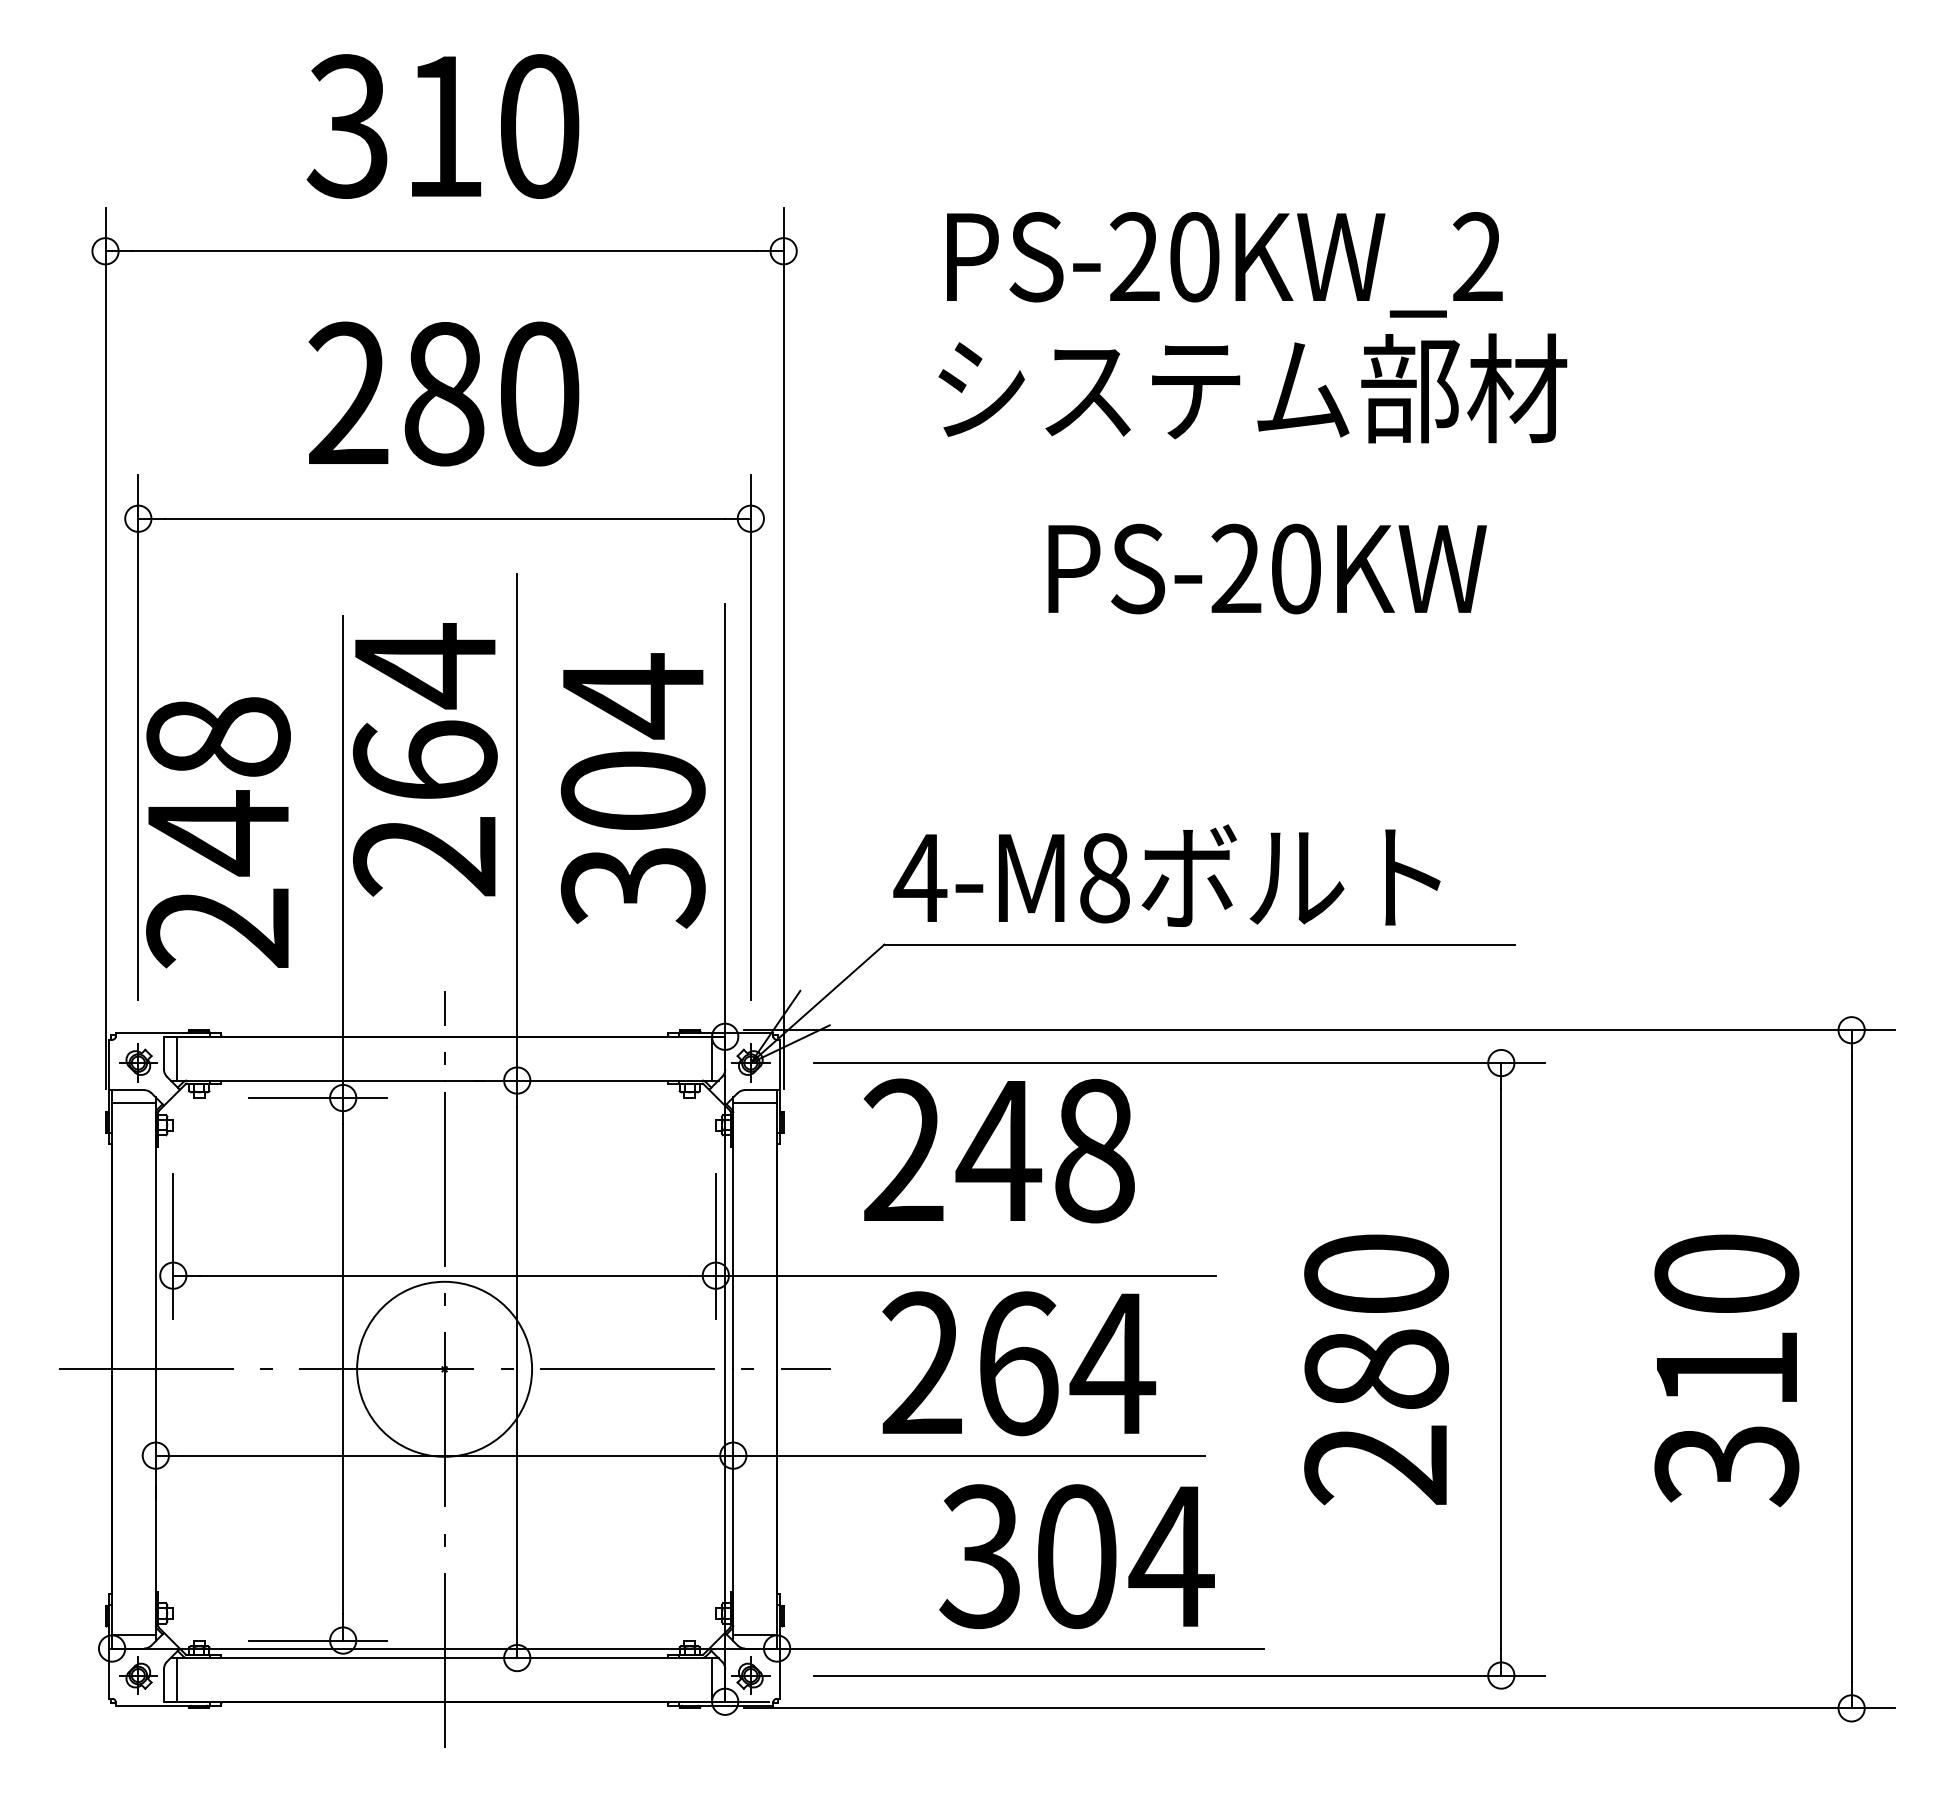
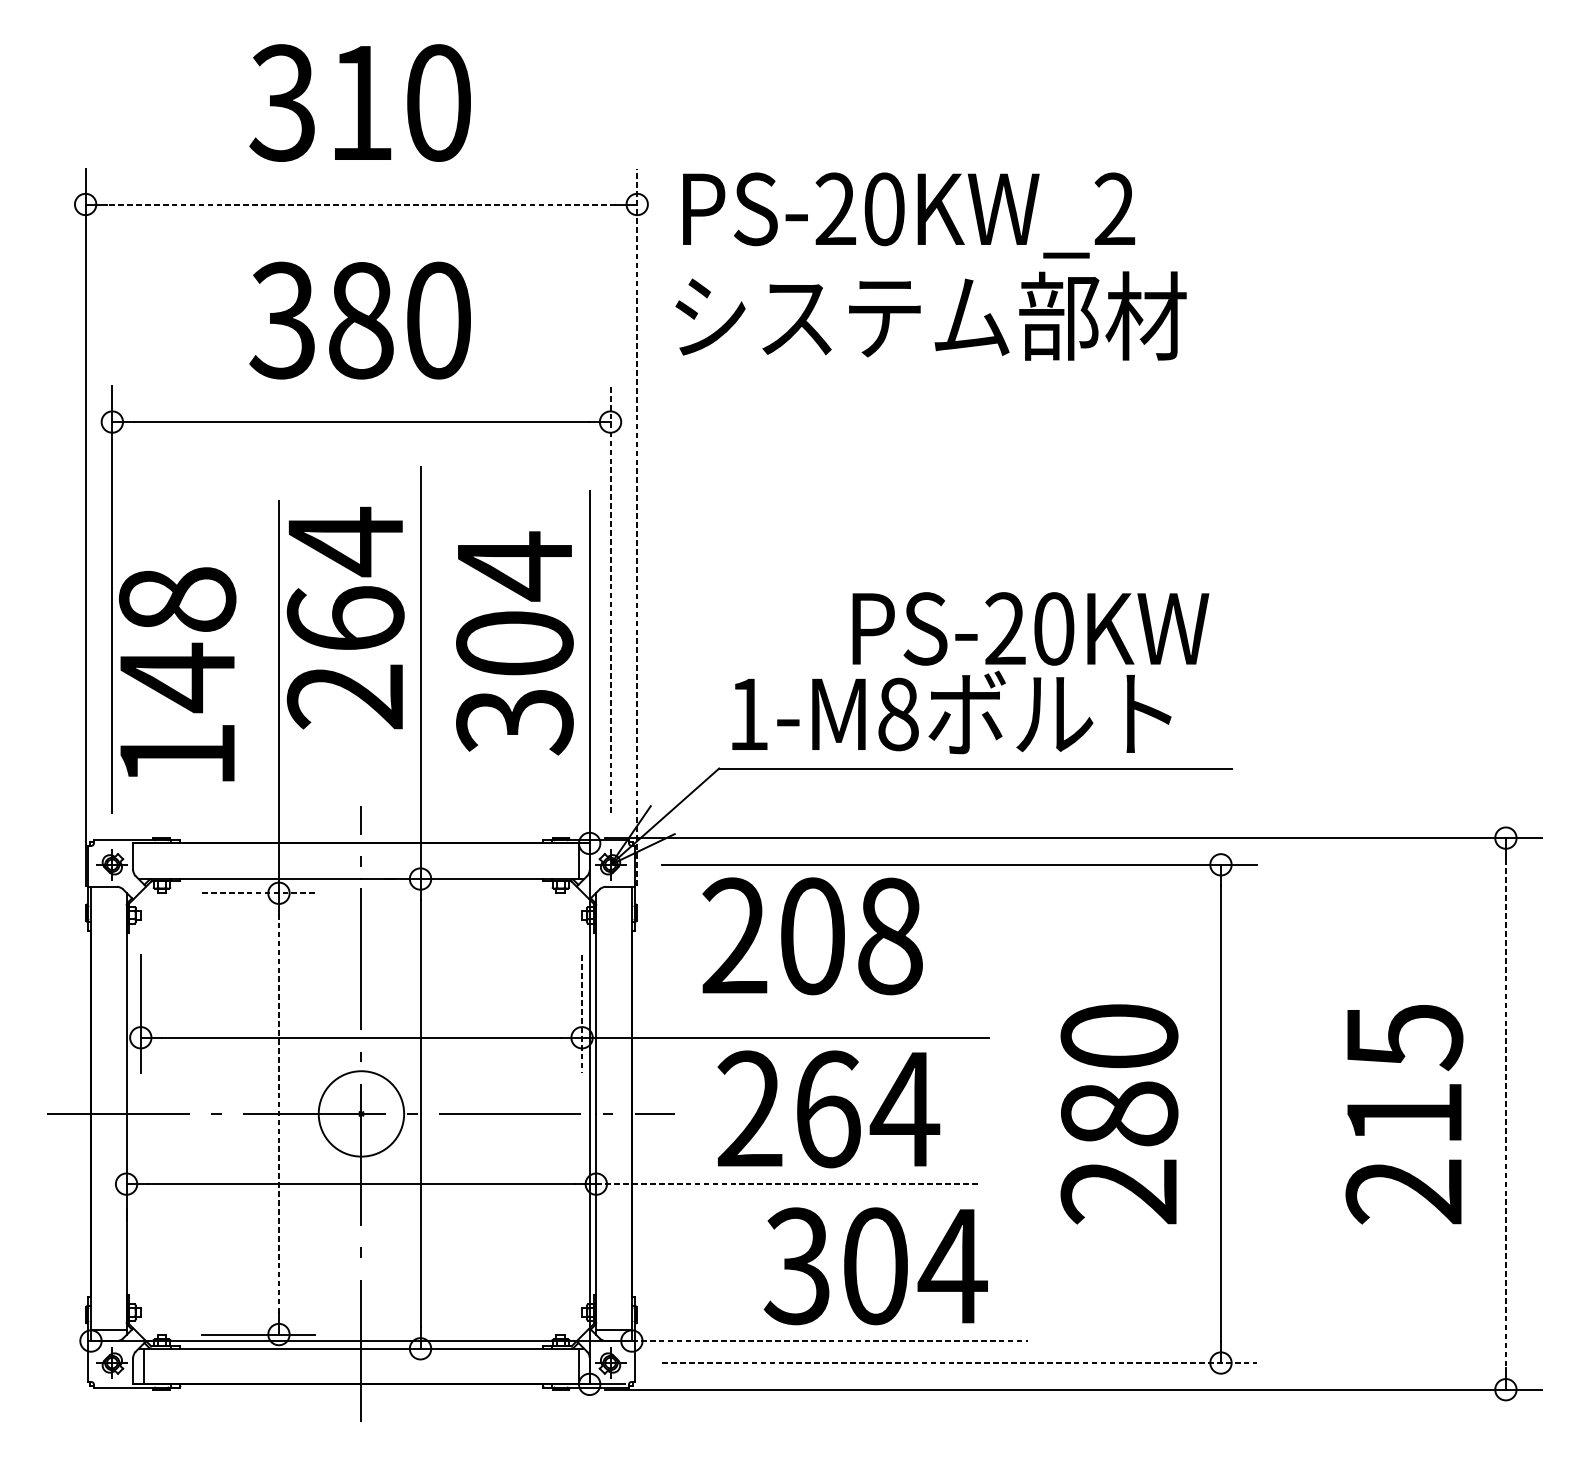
line: (444, 251) -> (361, 204), solid -> dashed
text: (1224, 264) -> (908, 215), moved
text: (1252, 388) -> (930, 316), moved
text: (347, 393) -> (282, 320), 280 -> 380
text: (1267, 568) -> (1030, 628), moved
line: (783, 648) -> (637, 527), solid -> dashed
line: (750, 736) -> (610, 599), solid -> dashed
text: (920, 877) -> (748, 713), 4-M8 -> 1-M8
text: (217, 928) -> (176, 755), 248 -> 148
line: (177, 1058) -> (144, 861), removed
line: (318, 1098) -> (258, 893), solid -> dashed
line: (133, 1103) -> (108, 897), removed
line: (755, 1103) -> (614, 897), removed
text: (998, 1150) -> (811, 935), 248 -> 208
line: (715, 1246) -> (581, 1014), solid -> dashed
line: (343, 1368) -> (279, 1113), solid -> dashed
circle: (444, 1368) -> (361, 1113), size x0.6
line: (1851, 1369) -> (1505, 1114), solid -> dashed
text: (1726, 1370) -> (1404, 1114), 310 -> 215
line: (969, 1455) -> (788, 1184), solid -> dashed
line: (1021, 1648) -> (830, 1341), solid -> dashed
line: (1180, 1675) -> (960, 1362), solid -> dashed

